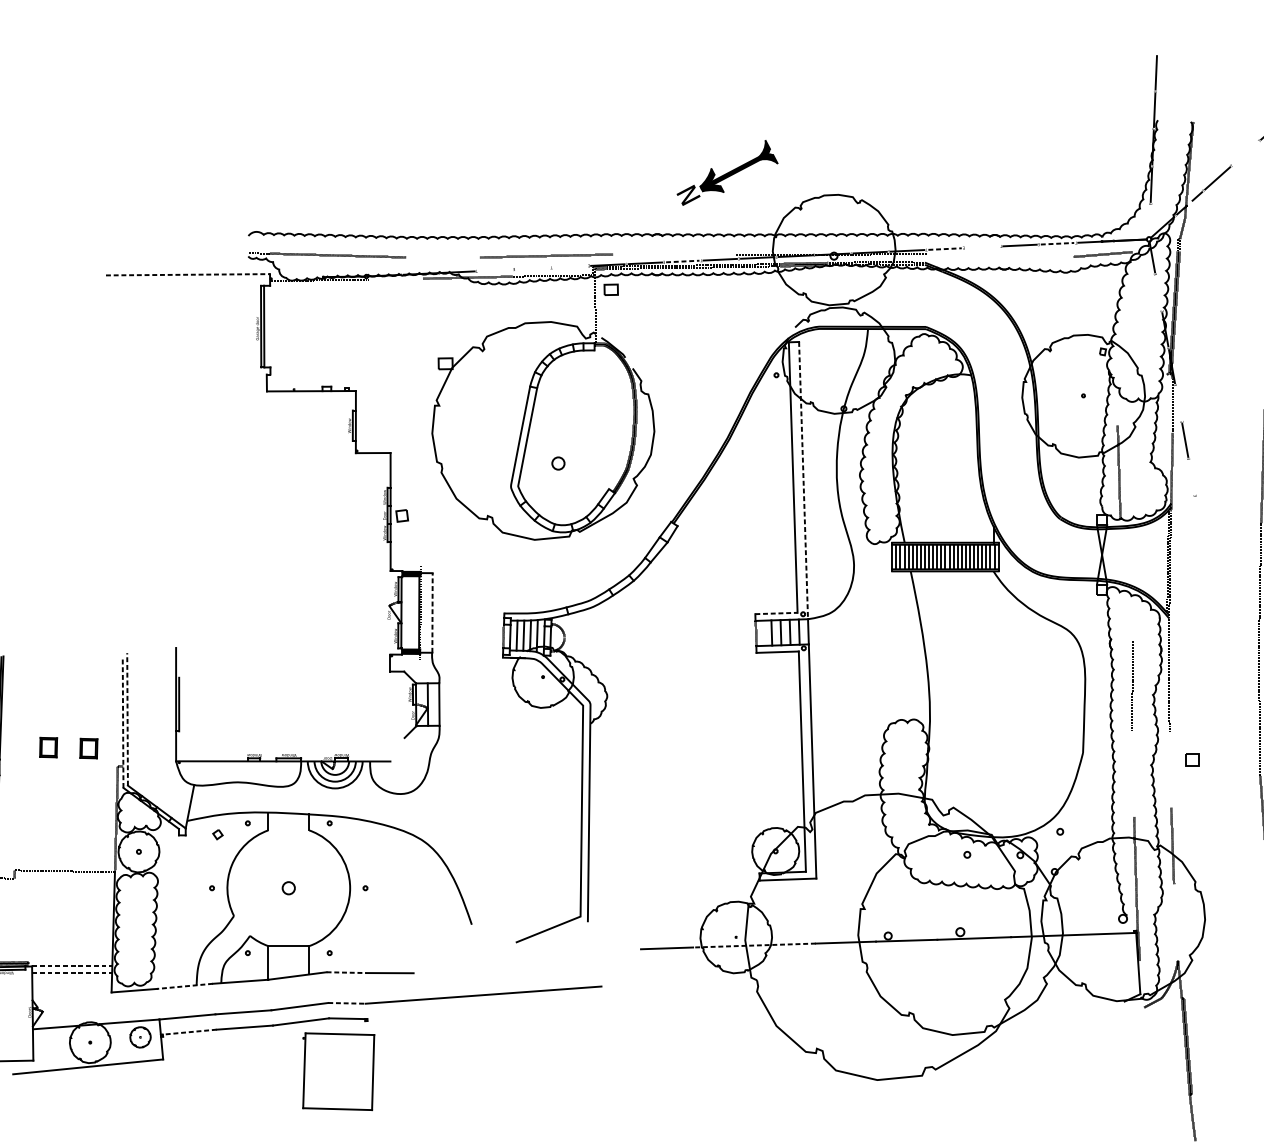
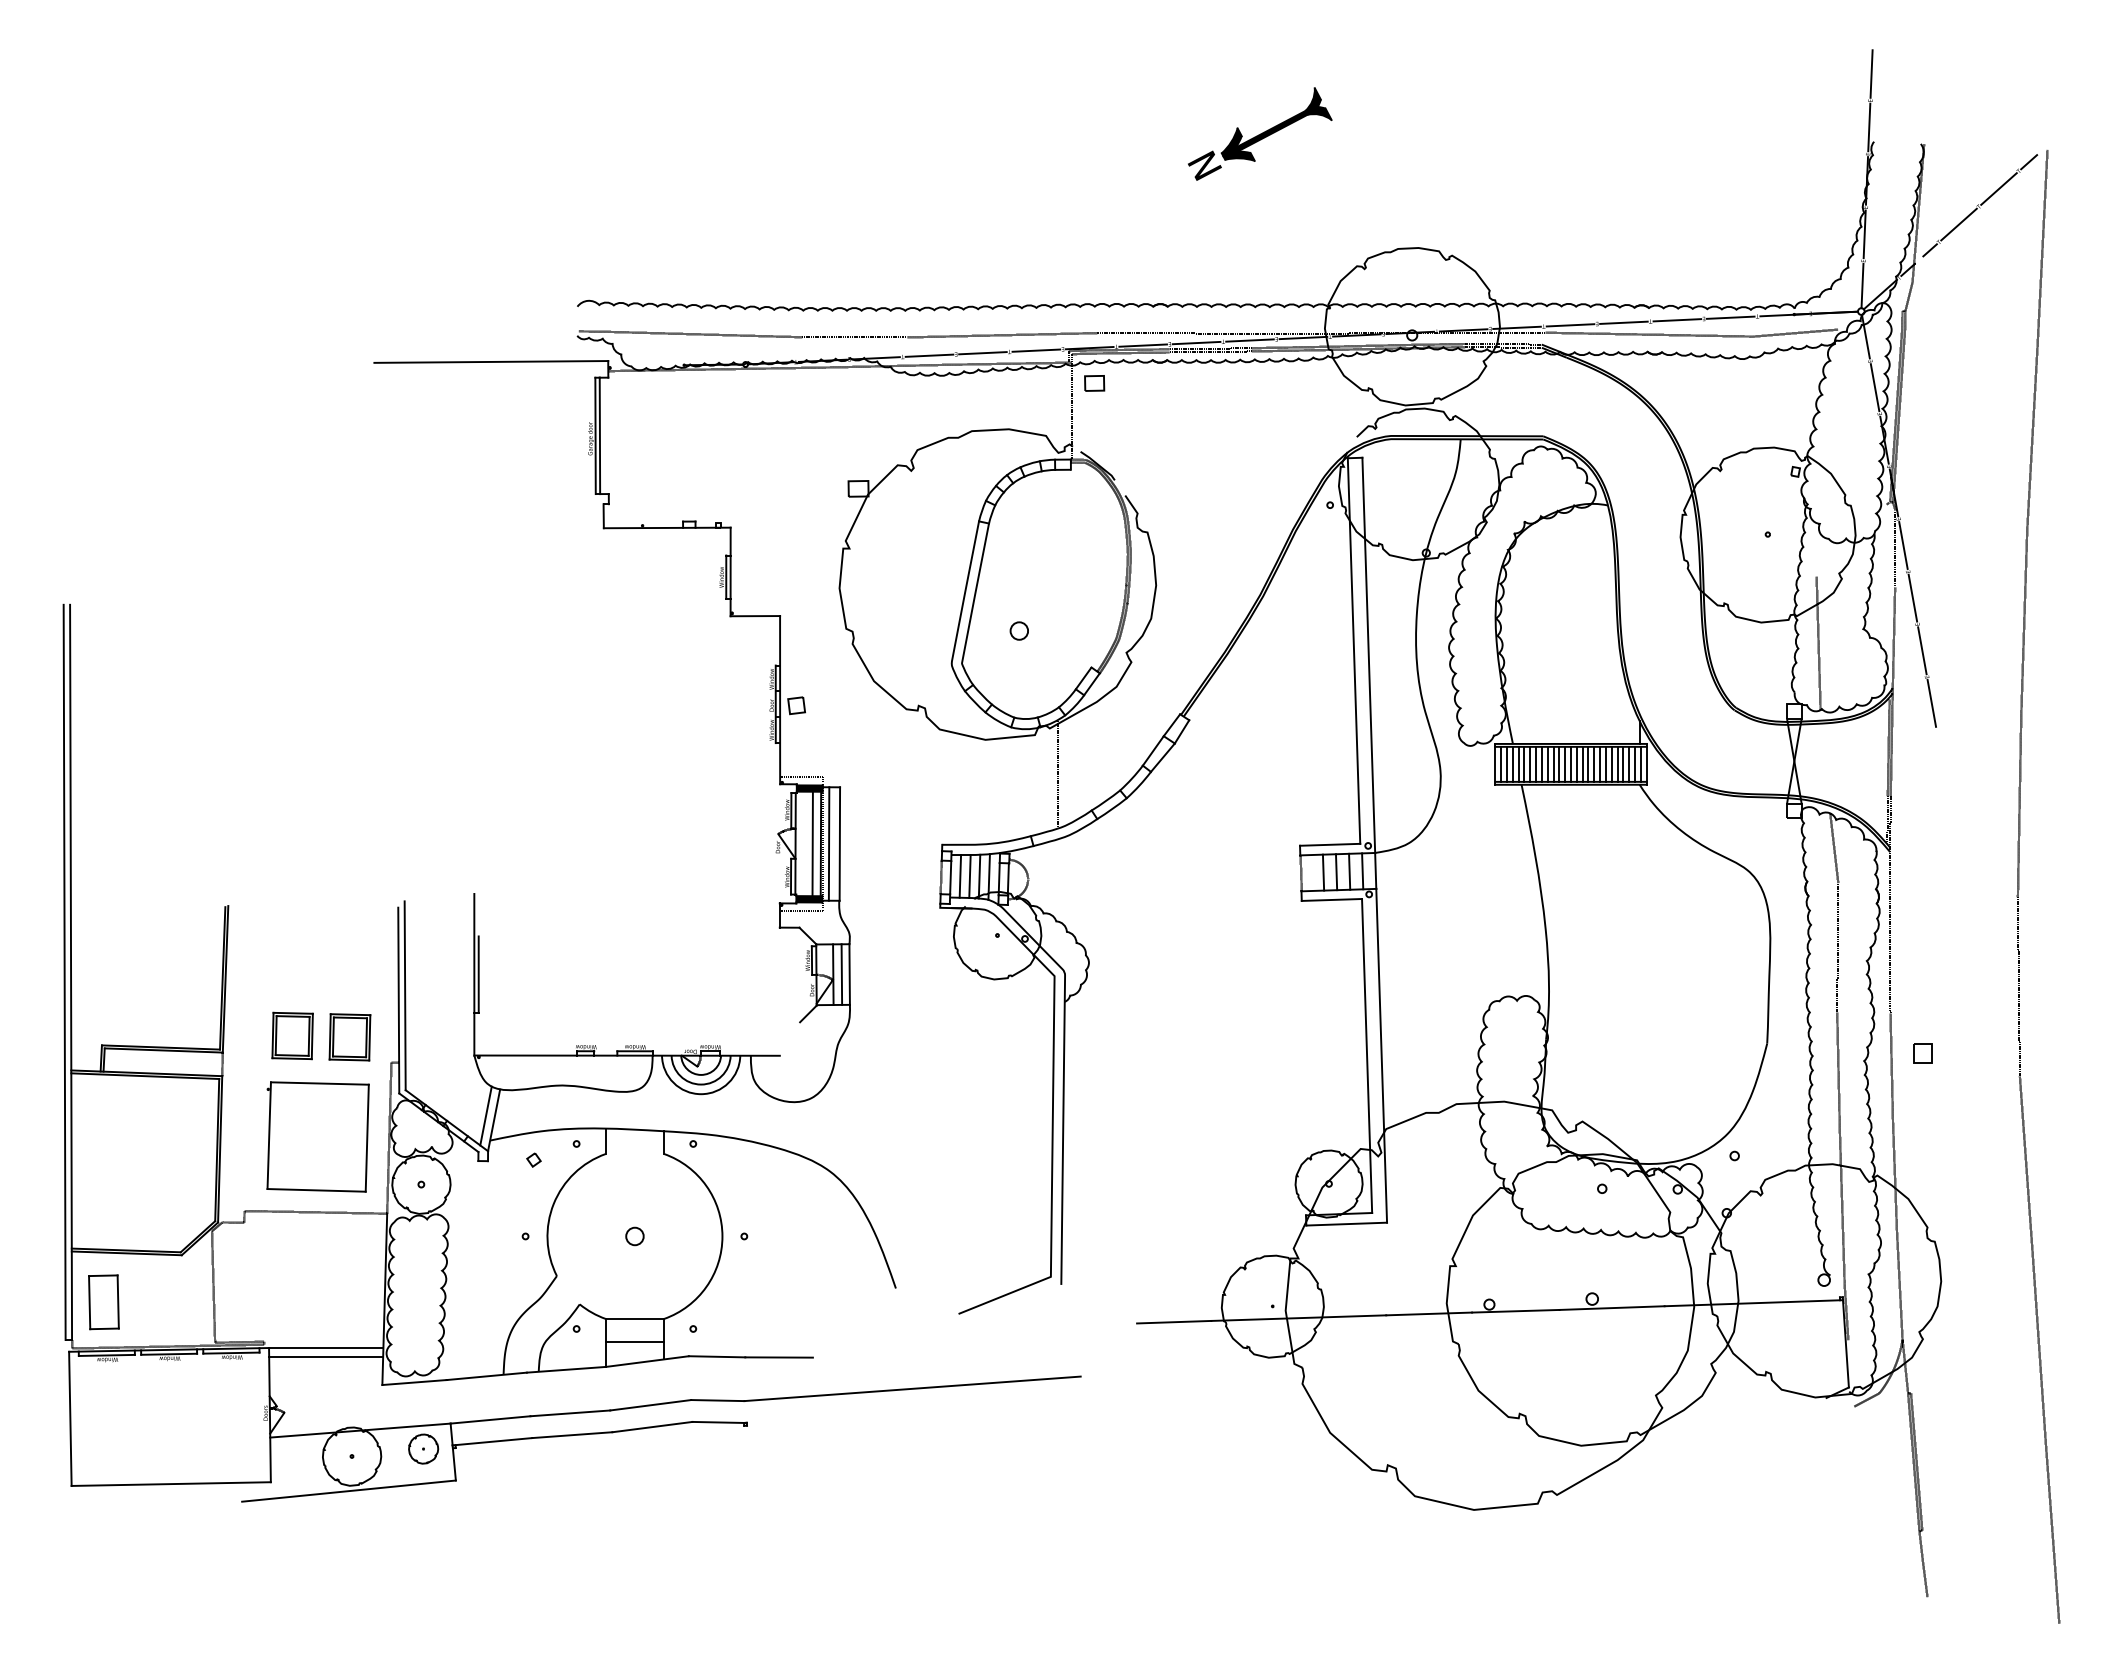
line: (1245, 153) -> (1998, 188), added
part: (727, 172) -> (1260, 133), moved
line: (1149, 221) -> (1862, 285), added
line: (1057, 243) -> (1730, 317), dashed -> solid
line: (982, 247) -> (1623, 322), added
line: (945, 249) -> (1570, 325), dashed -> solid
line: (674, 254) -> (1184, 333), added
line: (1000, 255) -> (1649, 334), added
line: (442, 257) -> (854, 337), added
line: (682, 261) -> (1196, 343), dashed -> solid
line: (570, 266) -> (1036, 350), added
line: (532, 268) -> (982, 353), added
line: (495, 270) -> (929, 355), added
line: (188, 274) -> (491, 361), dashed -> solid
line: (395, 278) -> (787, 367), added
line: (1158, 292) -> (1874, 387), added
line: (1178, 403) -> (1903, 545), added
line: (1192, 477) -> (1922, 650), added
line: (803, 480) -> (1368, 655), dashed -> solid
line: (1198, 513) -> (1931, 702), added
line: (585, 564) -> (1057, 774), added
line: (405, 566) -> (801, 777), added
line: (413, 612) -> (812, 843), added
line: (424, 612) -> (828, 843), added
line: (432, 613) -> (839, 844), dashed -> solid
line: (776, 613) -> (1330, 844), dashed -> solid
line: (1130, 616) -> (1834, 848), added
line: (404, 659) -> (800, 910), added
line: (433, 704) -> (841, 974), added
line: (127, 719) -> (405, 995), dashed -> solid
line: (122, 722) -> (398, 1000), dashed -> solid
part: (48, 747) -> (292, 1035), size x1.67
part: (88, 748) -> (349, 1037), size x1.67
line: (1170, 769) -> (1891, 1067), added
line: (1133, 773) -> (1838, 1073), added
line: (183, 803) -> (485, 1115), added
line: (1175, 921) -> (1899, 1284), added
line: (754, 945) -> (1298, 1318), dashed -> solid
line: (288, 962) -> (634, 1342), added
line: (72, 966) -> (326, 1348), dashed -> solid
line: (72, 972) -> (326, 1356), dashed -> solid
line: (346, 972) -> (717, 1356), dashed -> solid
line: (184, 986) -> (486, 1376), dashed -> solid
line: (346, 1003) -> (717, 1400), dashed -> solid
line: (188, 1032) -> (492, 1441), dashed -> solid
part: (338, 1071) -> (317, 1136), moved

